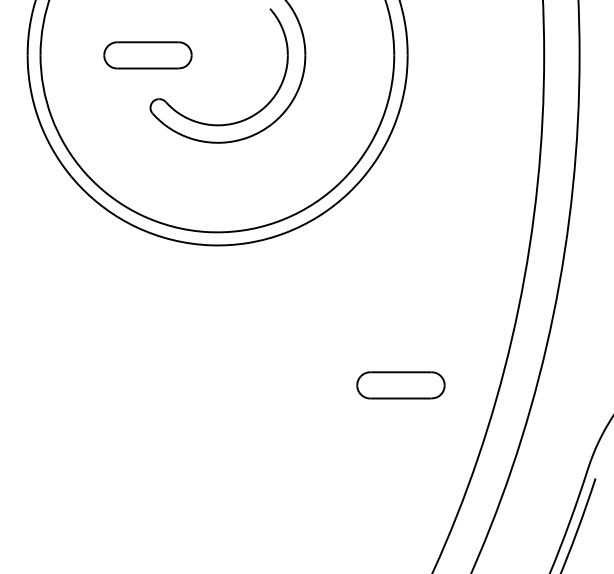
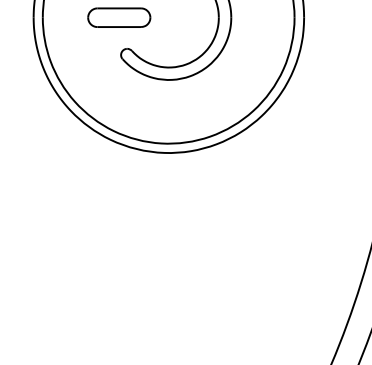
part: (400, 385) -> (299, 252), removed

